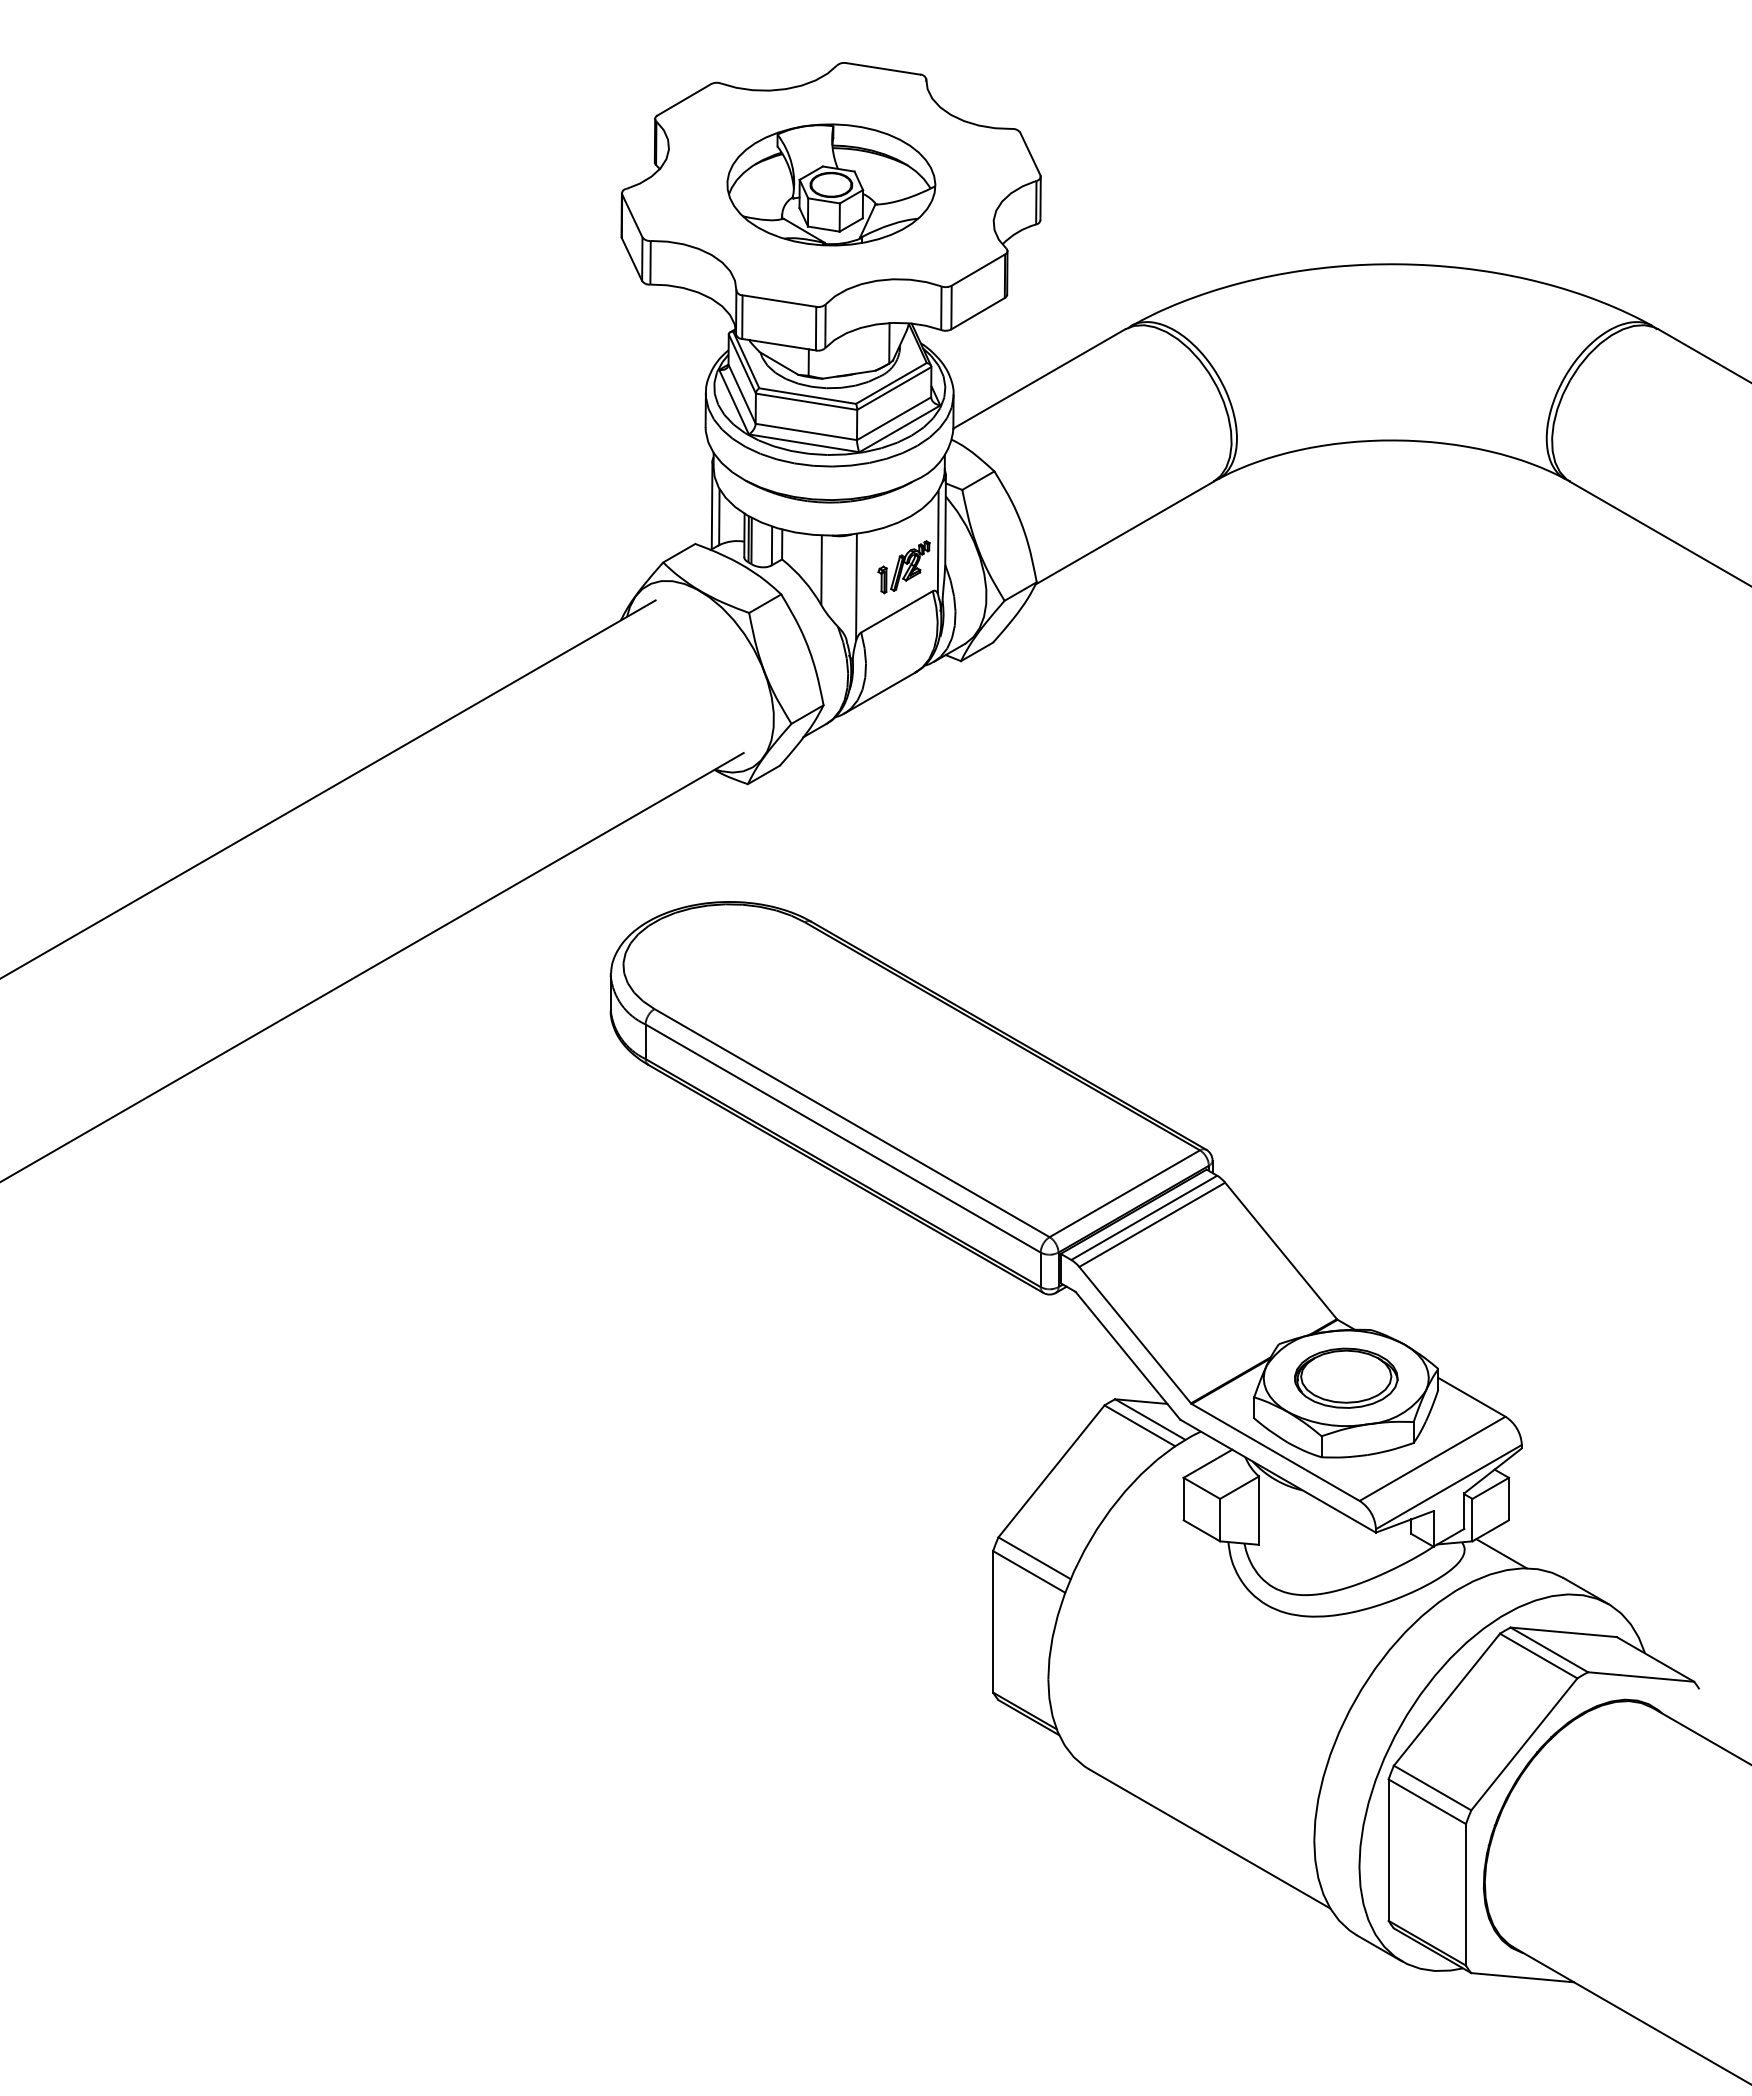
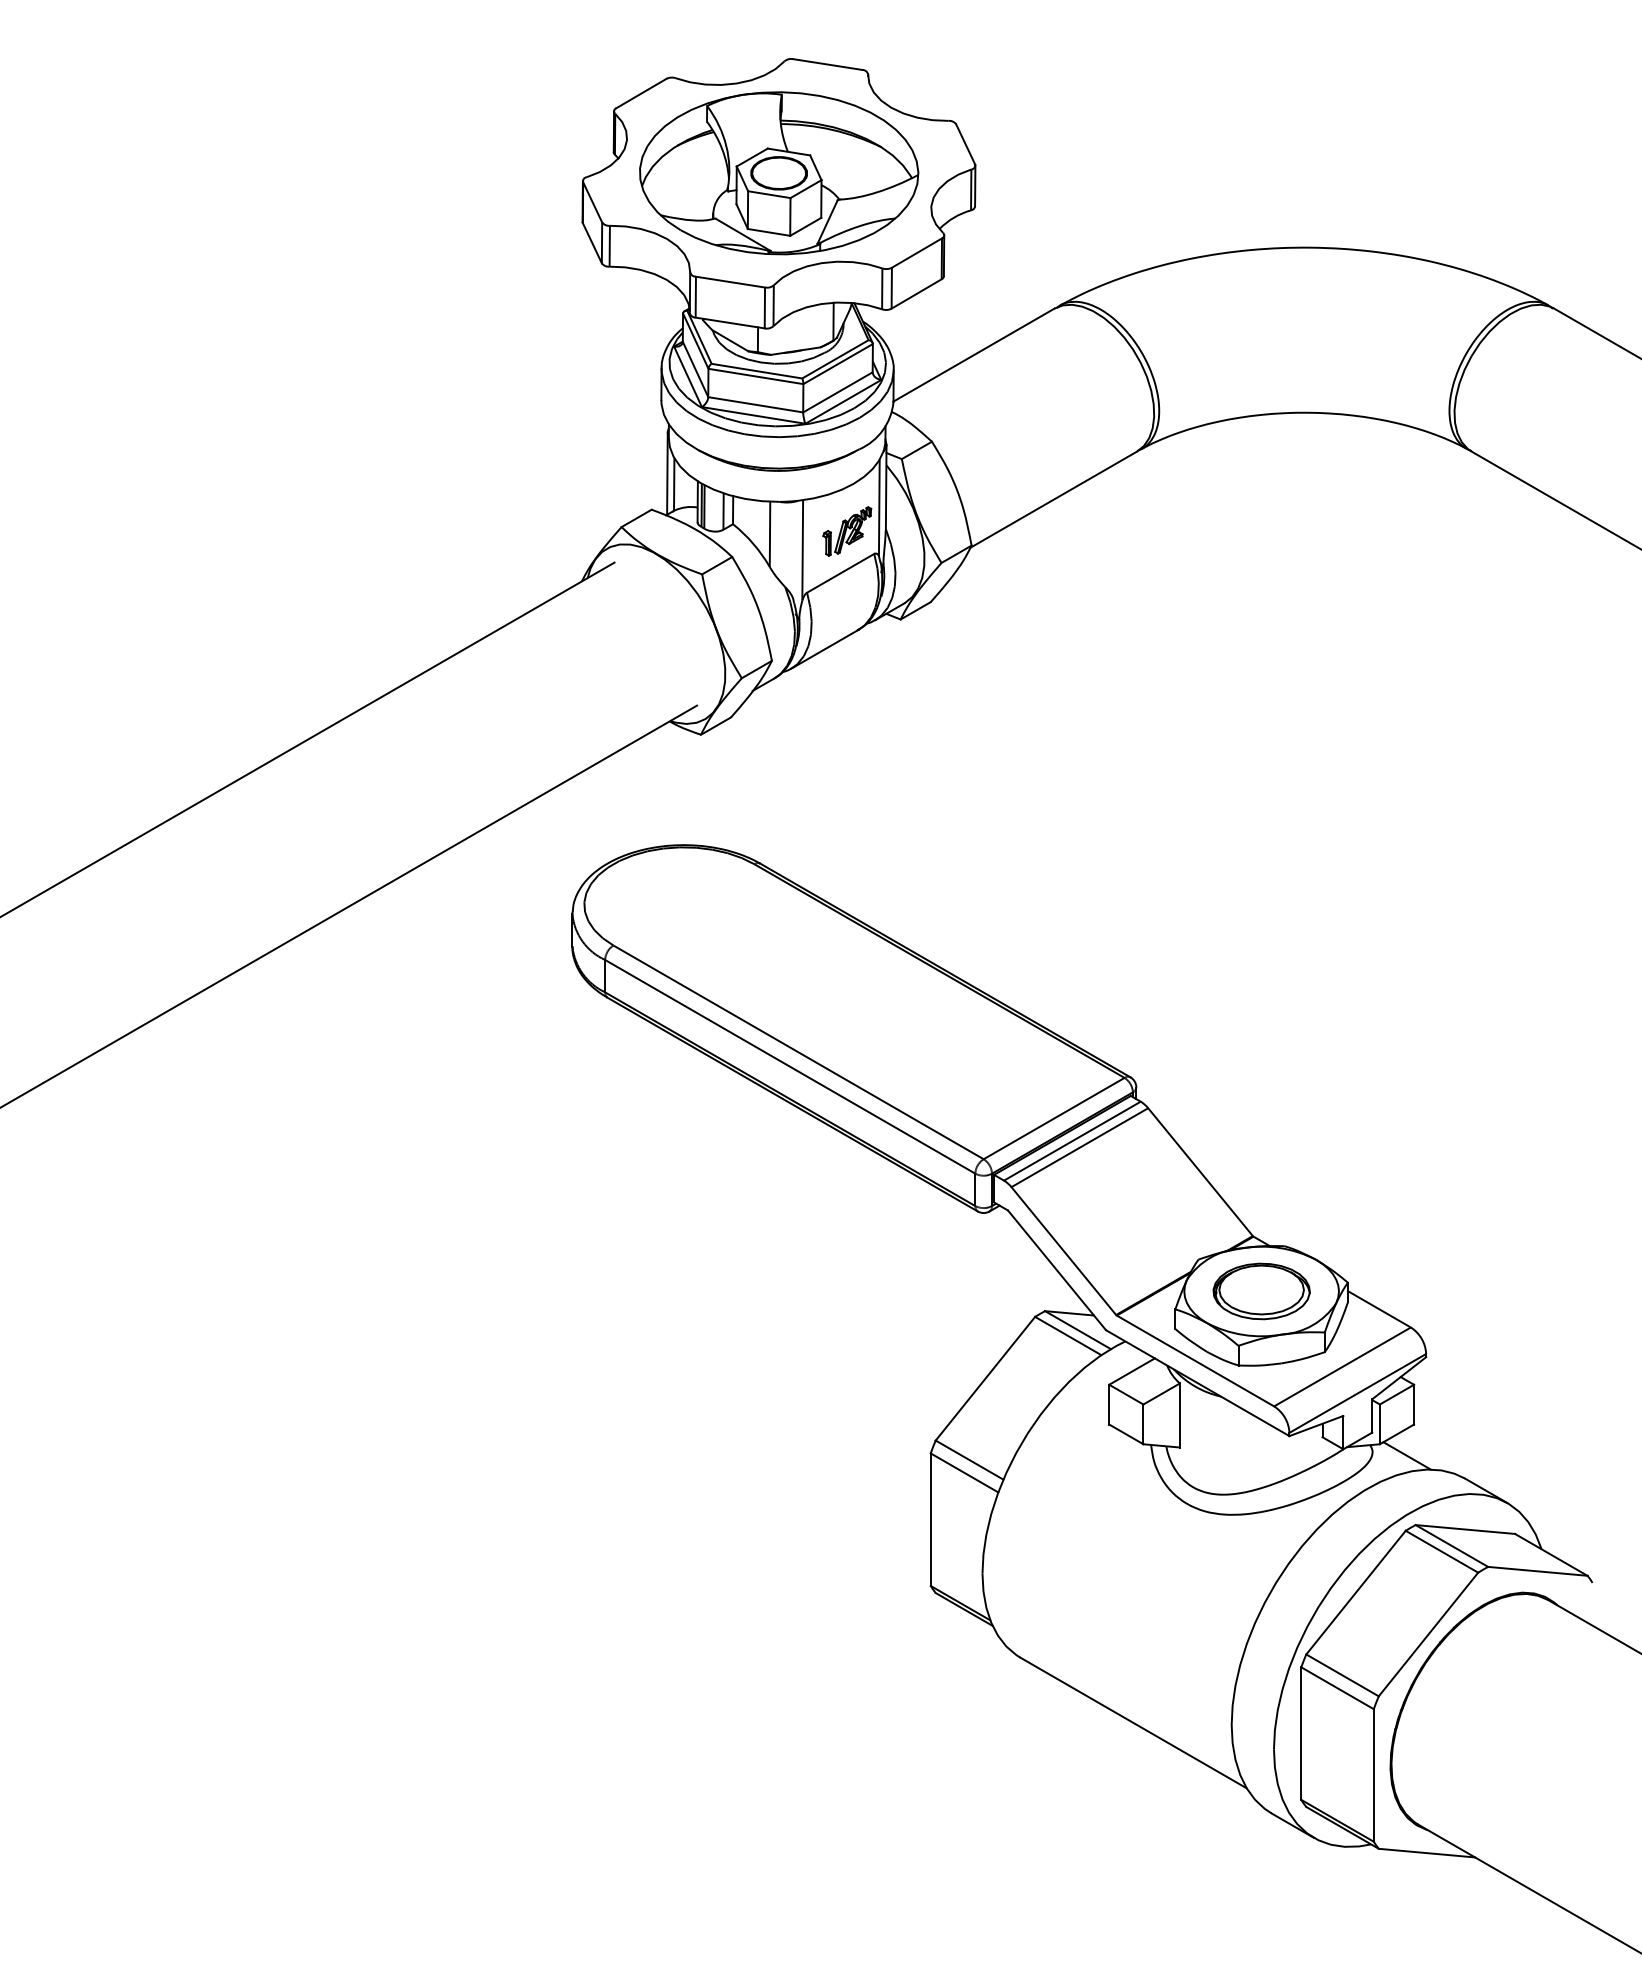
part: (831, 184) -> (779, 172), size x1.43

